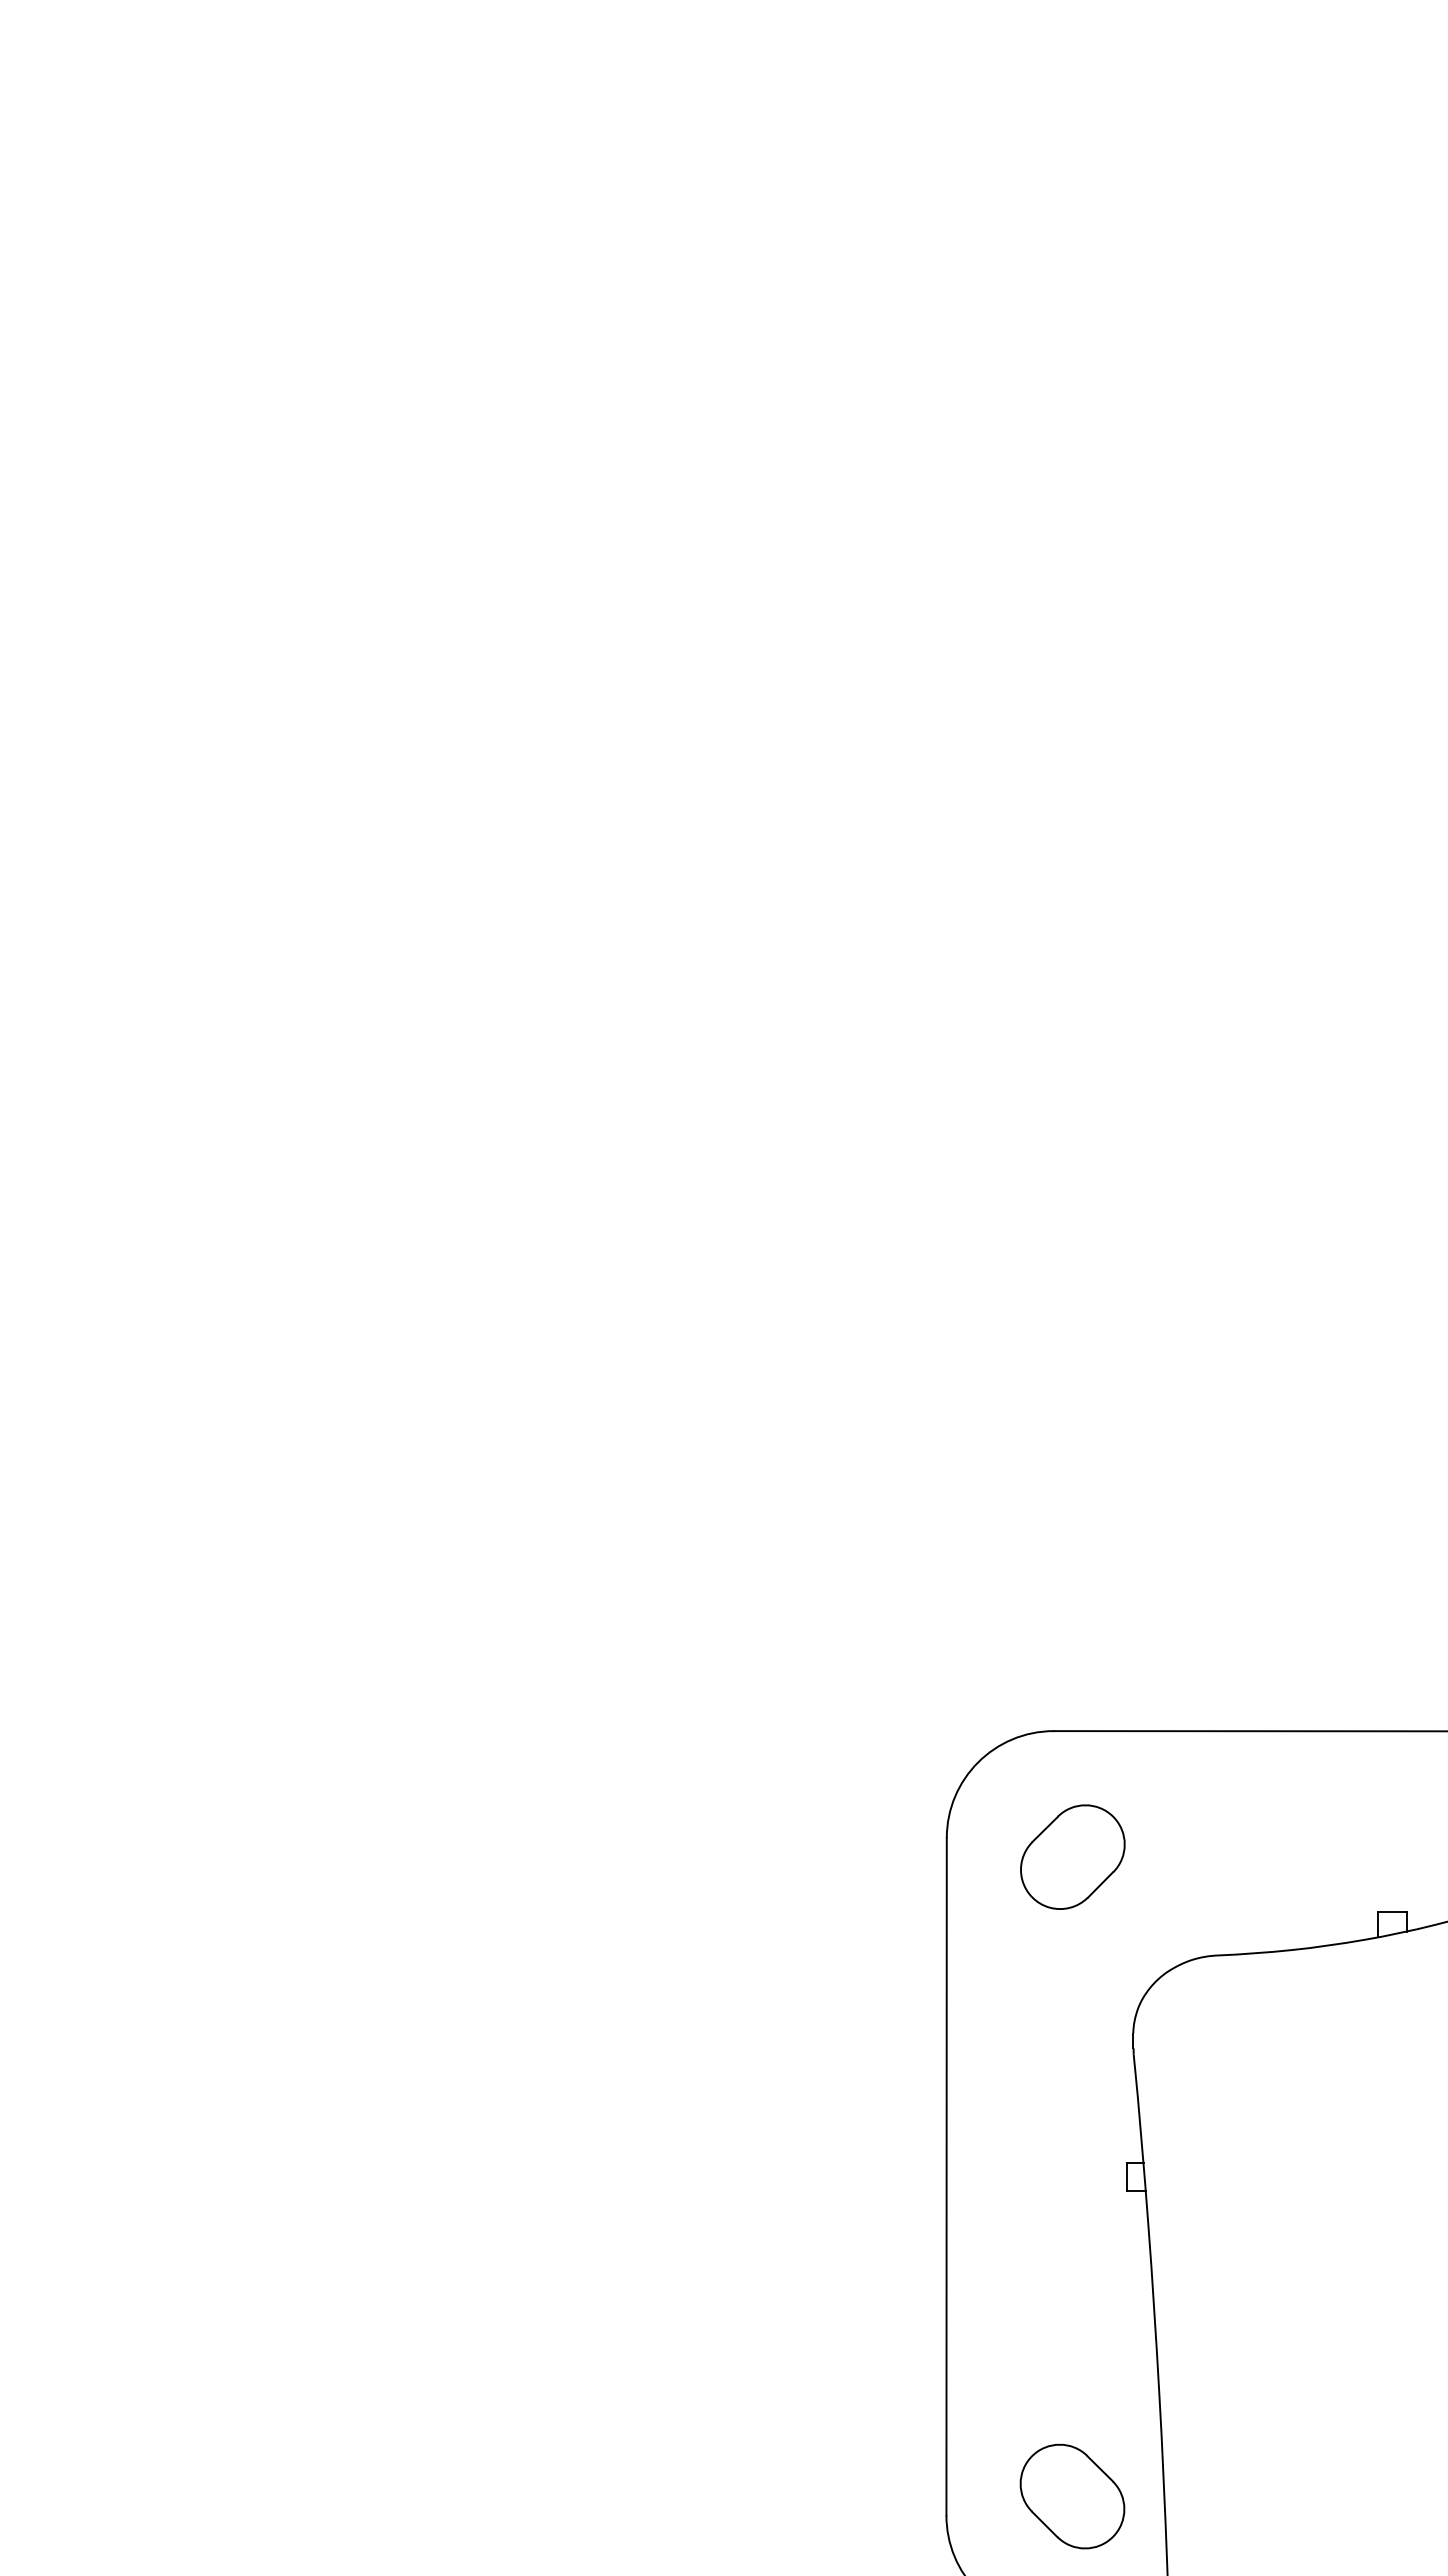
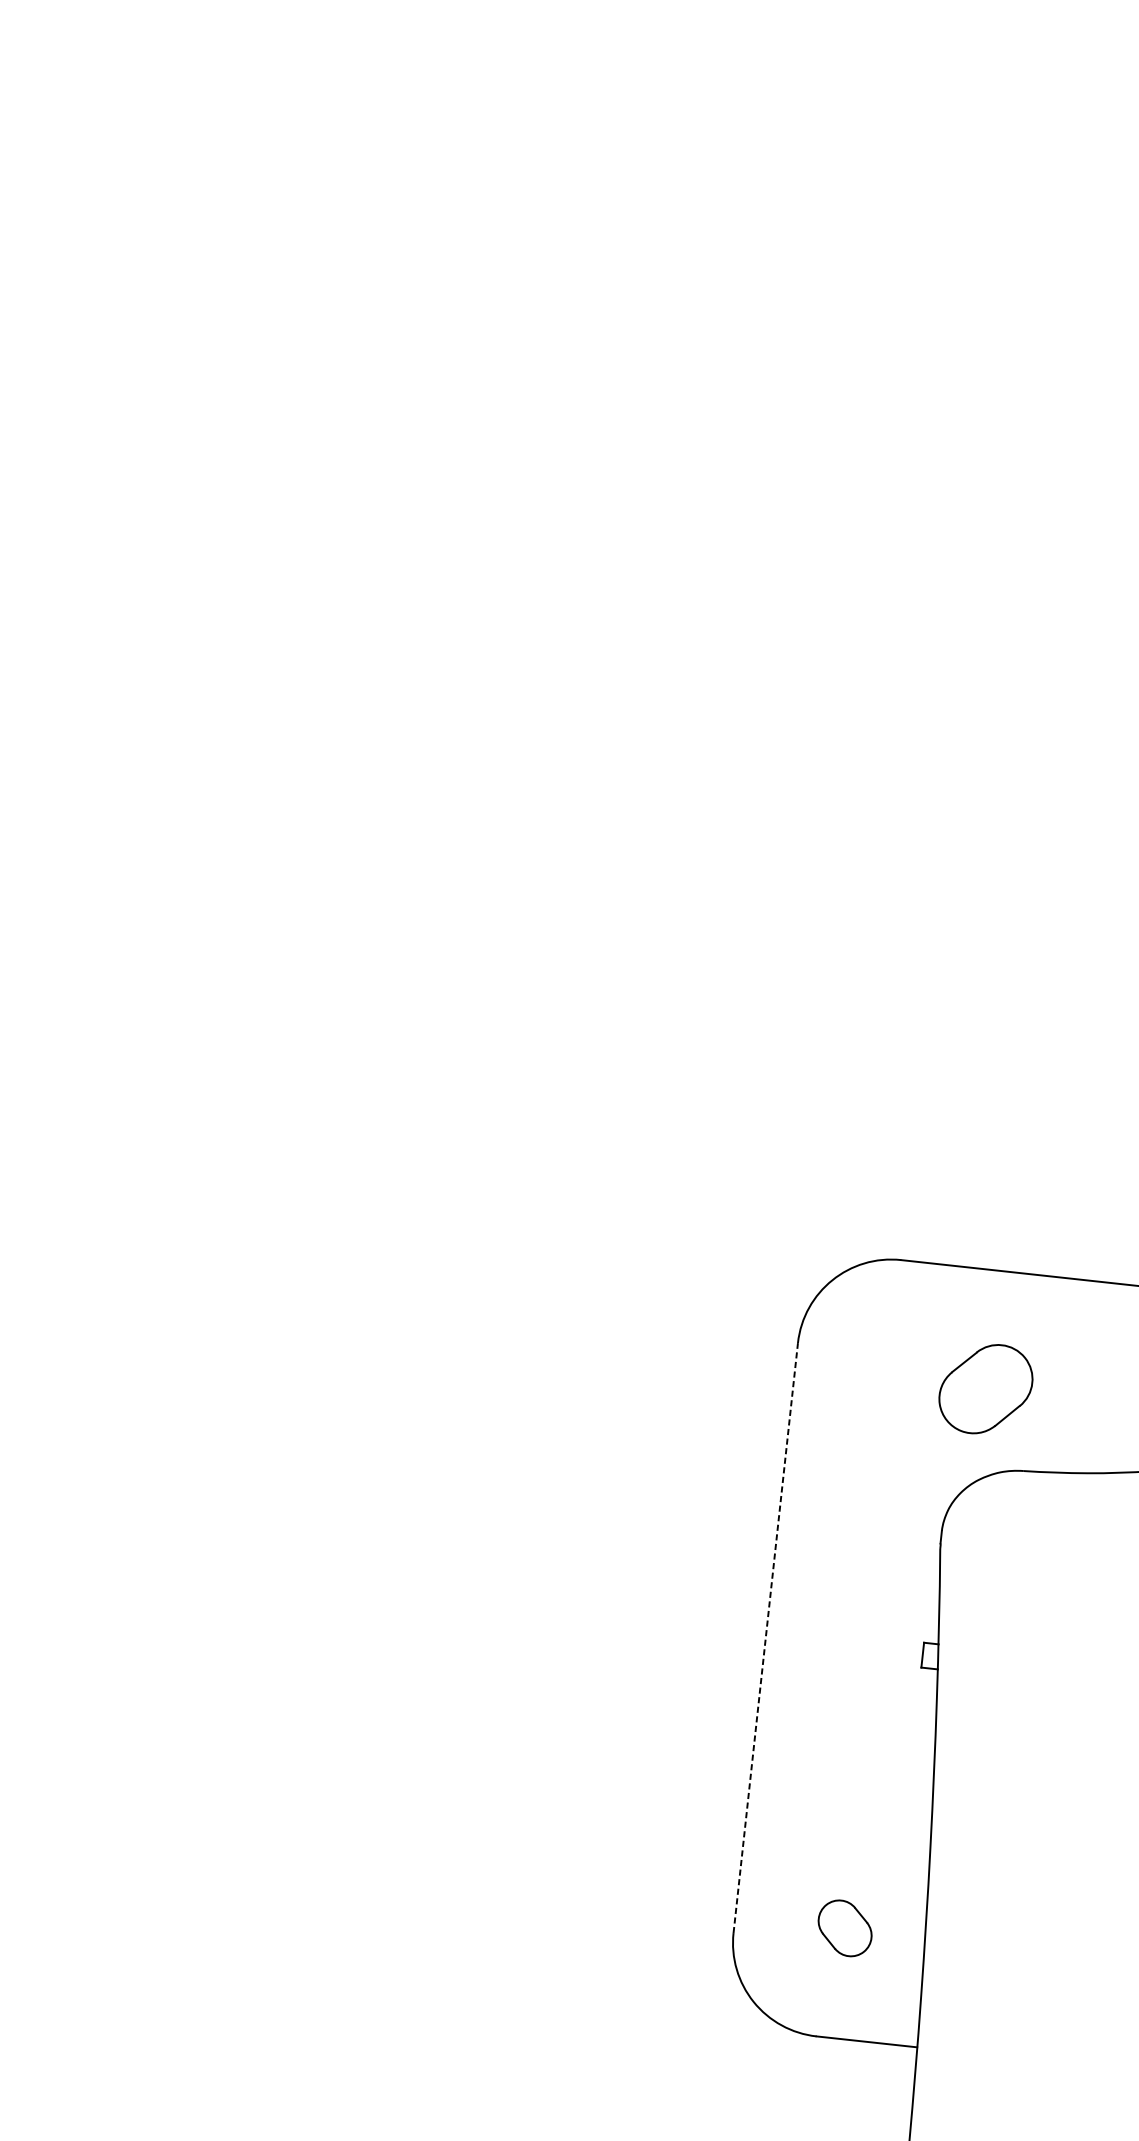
part: (1072, 1856) -> (985, 1388), moved
line: (946, 2176) -> (765, 1637), solid -> dashed
part: (1072, 2496) -> (845, 1928), size x0.6

